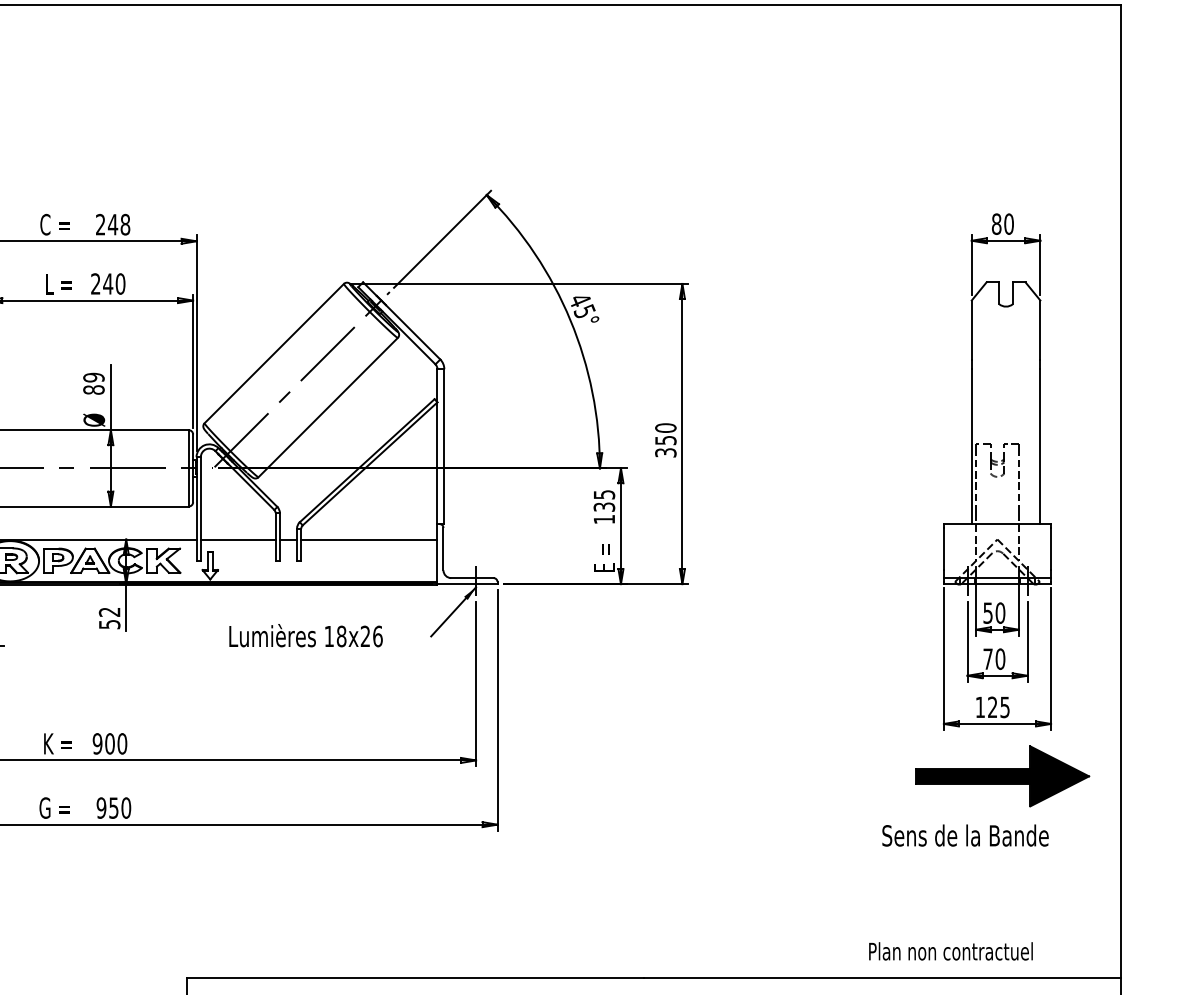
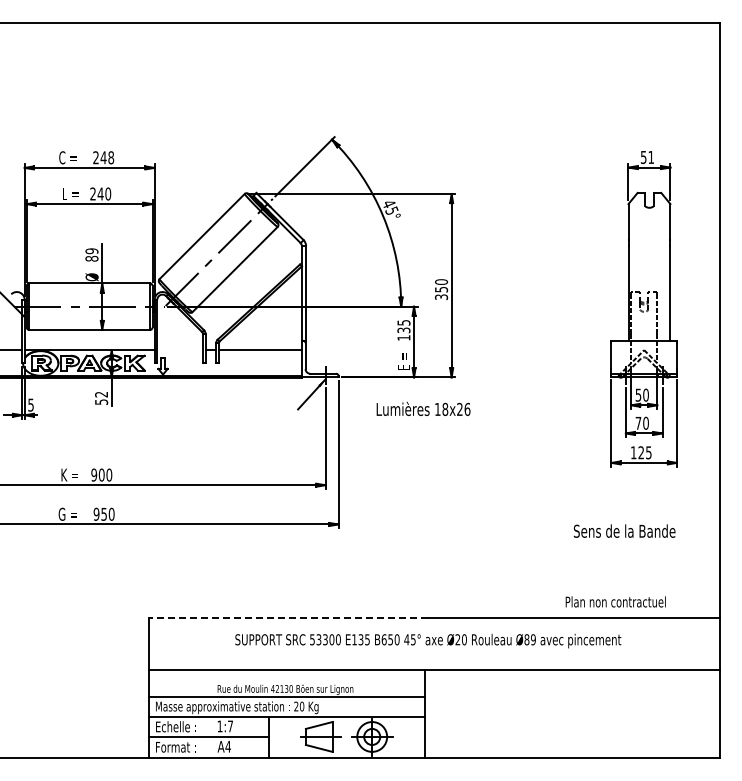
text: (1002, 222) -> (647, 156), 80 -> 51
line: (238, 540) -> (180, 350), removed
text: (305, 634) -> (423, 408), moved
part: (1002, 775) -> (647, 494), removed
line: (415, 978) -> (288, 618), solid -> dashed

